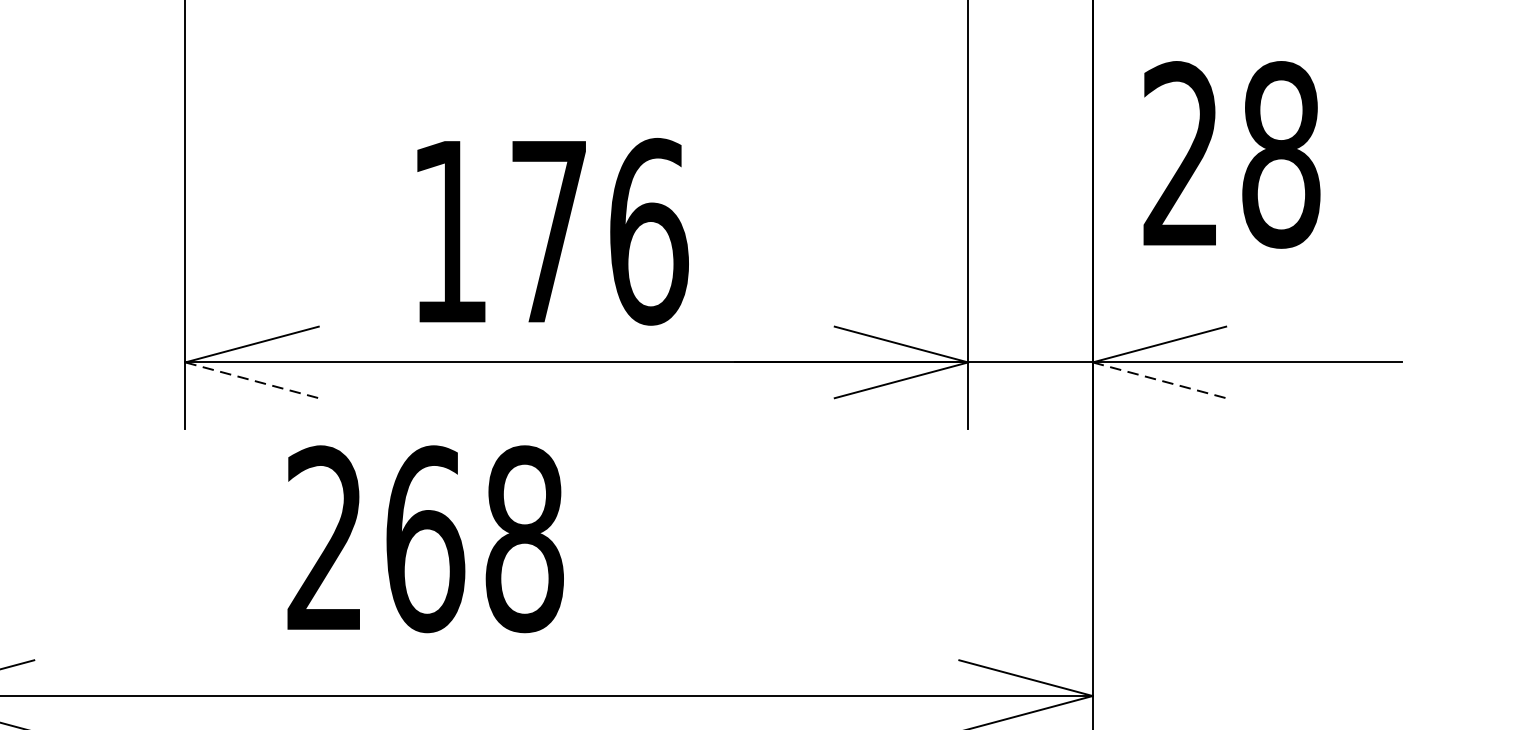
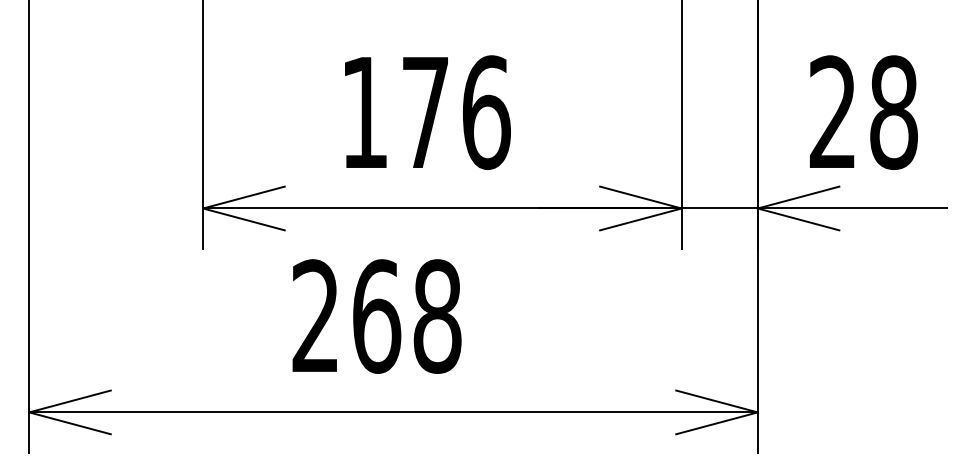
text: (1231, 154) -> (863, 112), moved
text: (552, 231) -> (427, 112), moved
line: (252, 380) -> (244, 219), dashed -> solid
line: (1160, 380) -> (799, 219), dashed -> solid
text: (424, 539) -> (376, 316), moved

